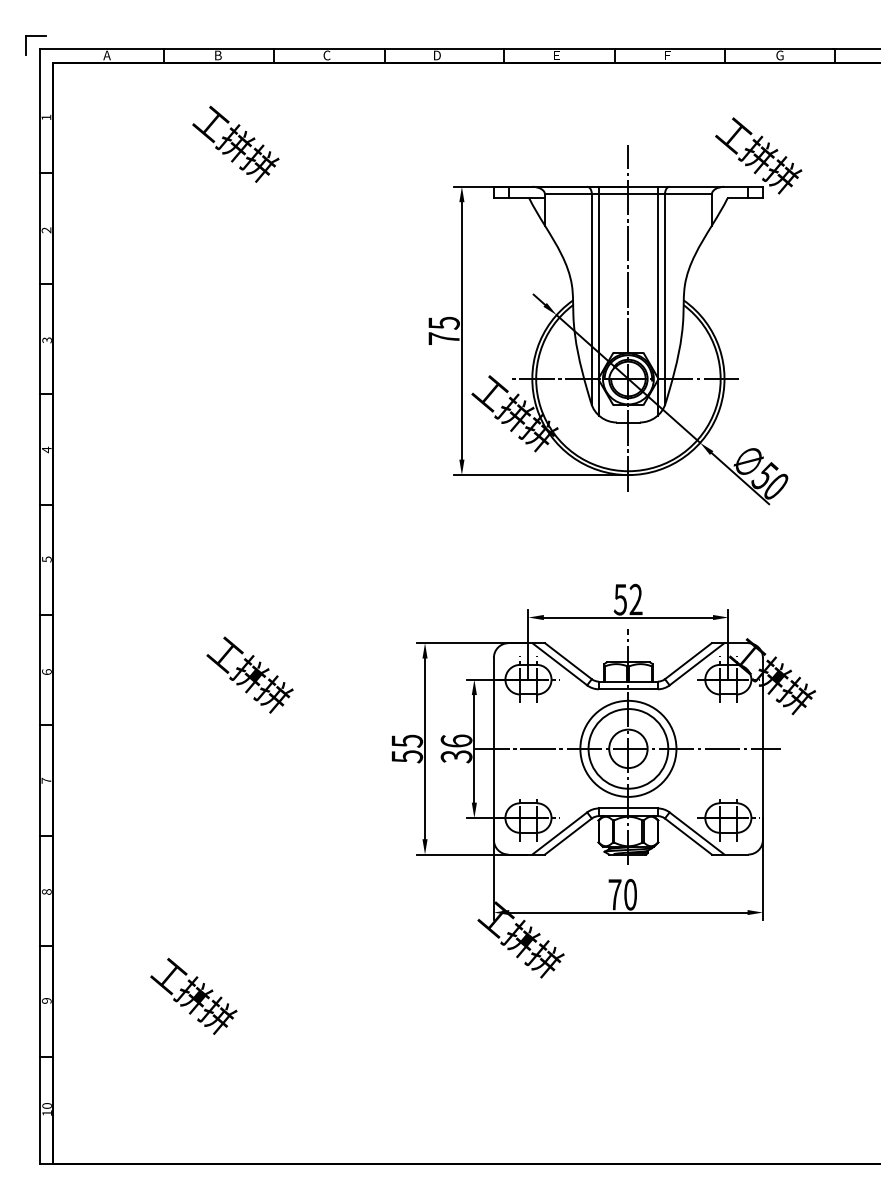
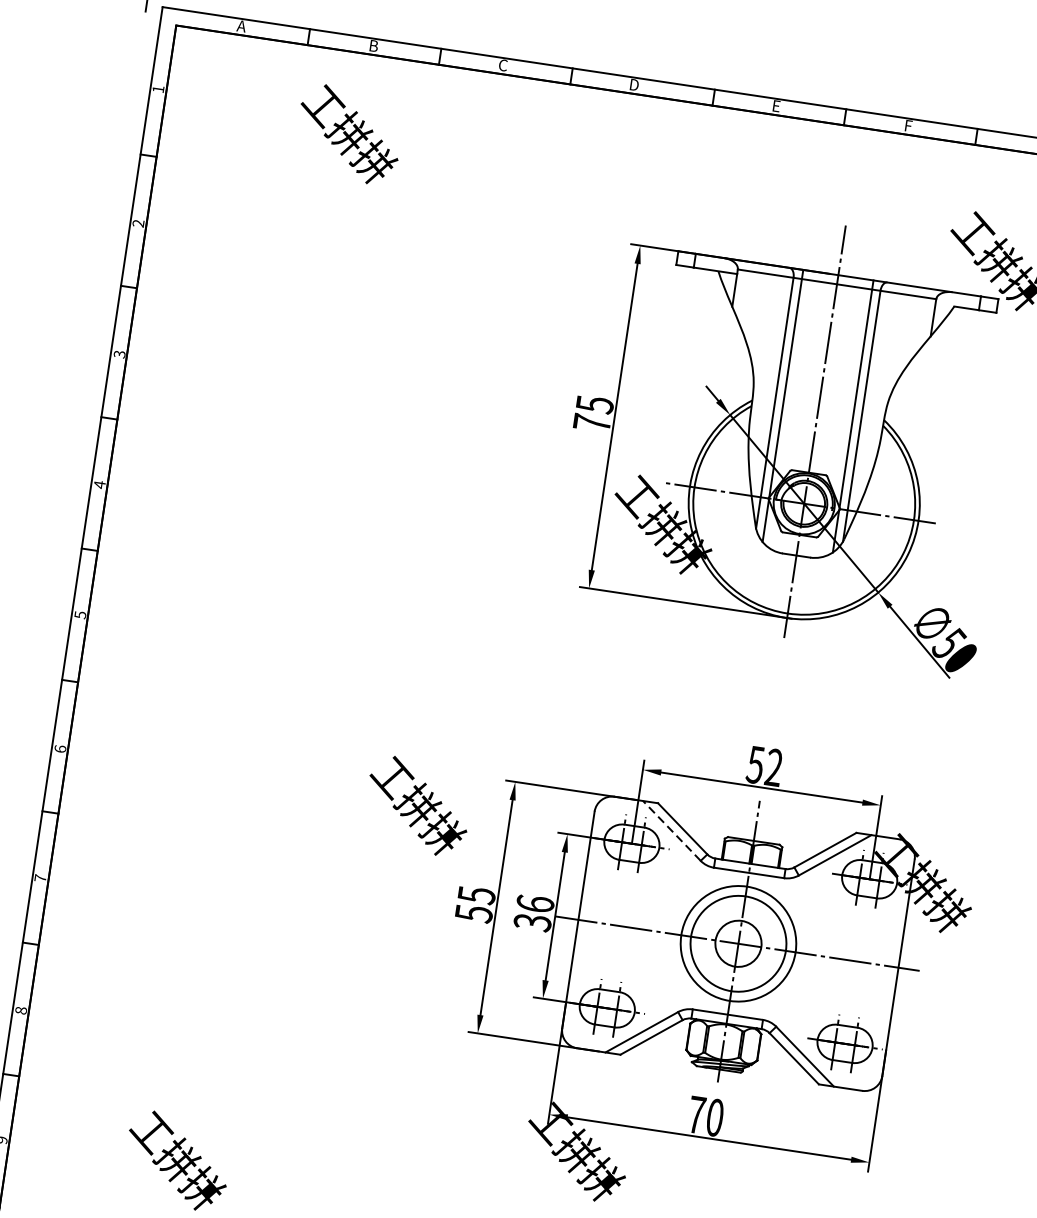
text: (235, 143) -> (348, 133), moved
line: (559, 664) -> (671, 831), solid -> dashed
text: (249, 674) -> (417, 805), moved

